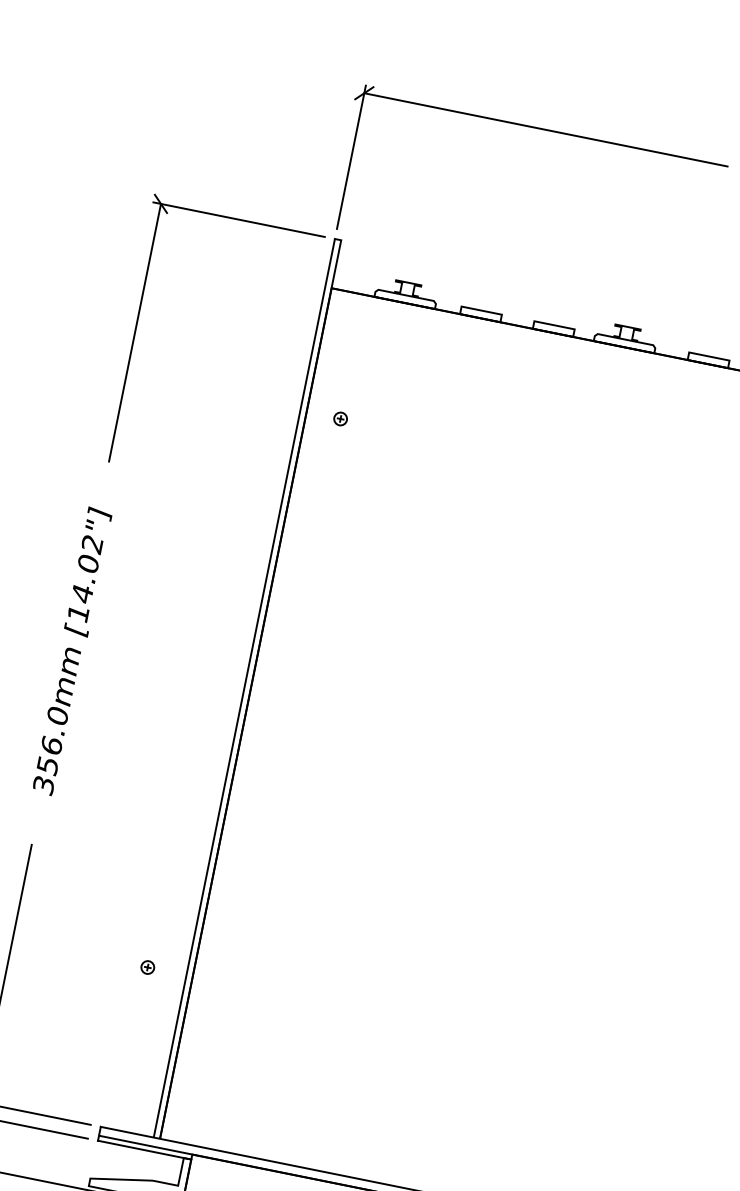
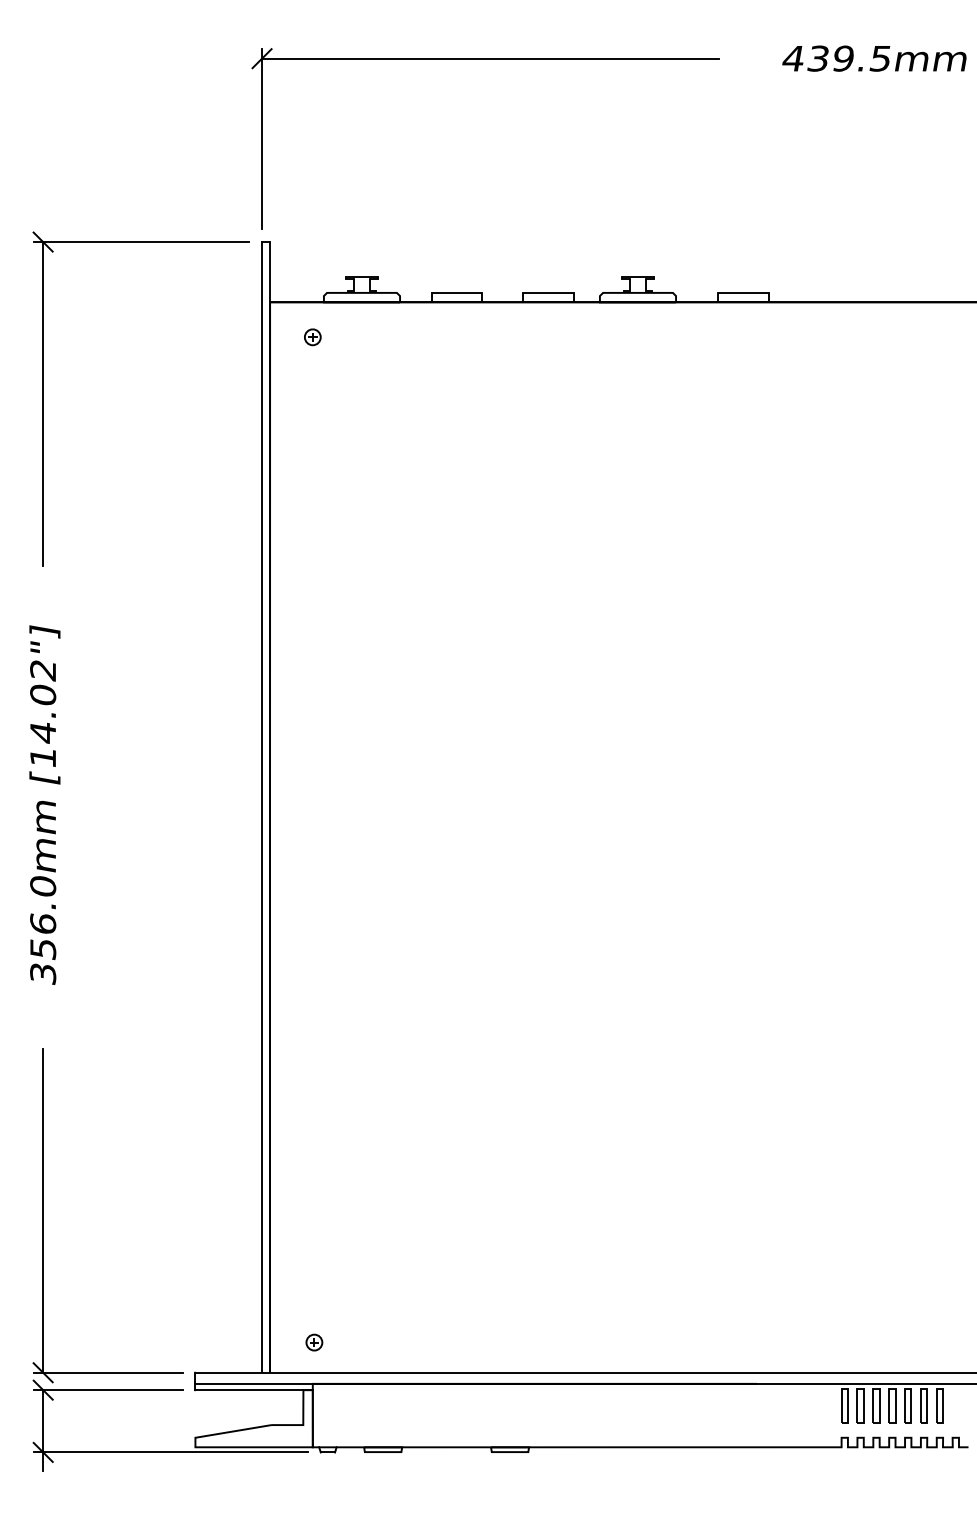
part: (340, 419) -> (312, 337), moved
part: (147, 967) -> (314, 1342), moved

